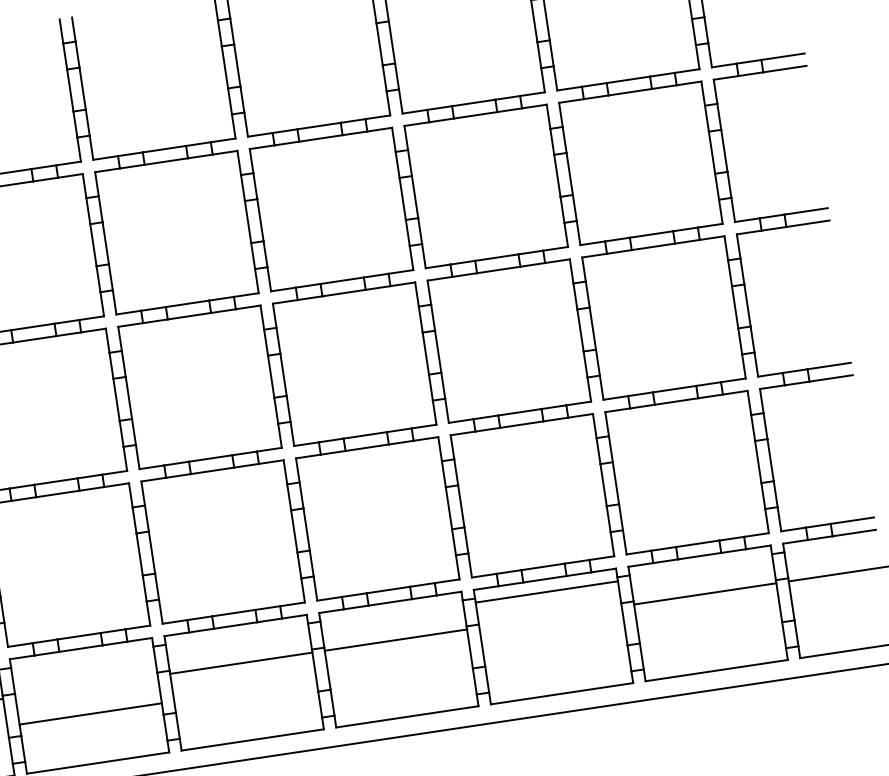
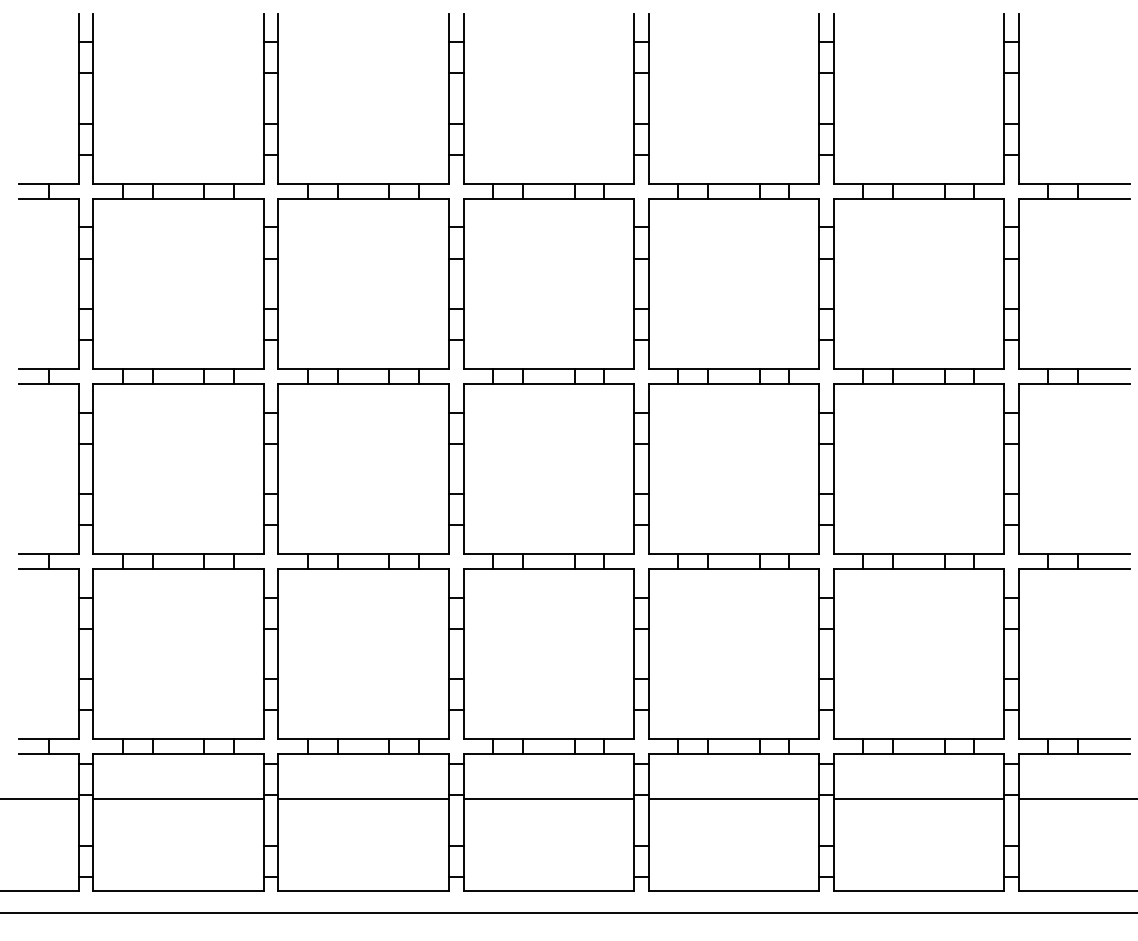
line: (546, 591) -> (733, 798), moved
line: (90, 713) -> (178, 798), moved

